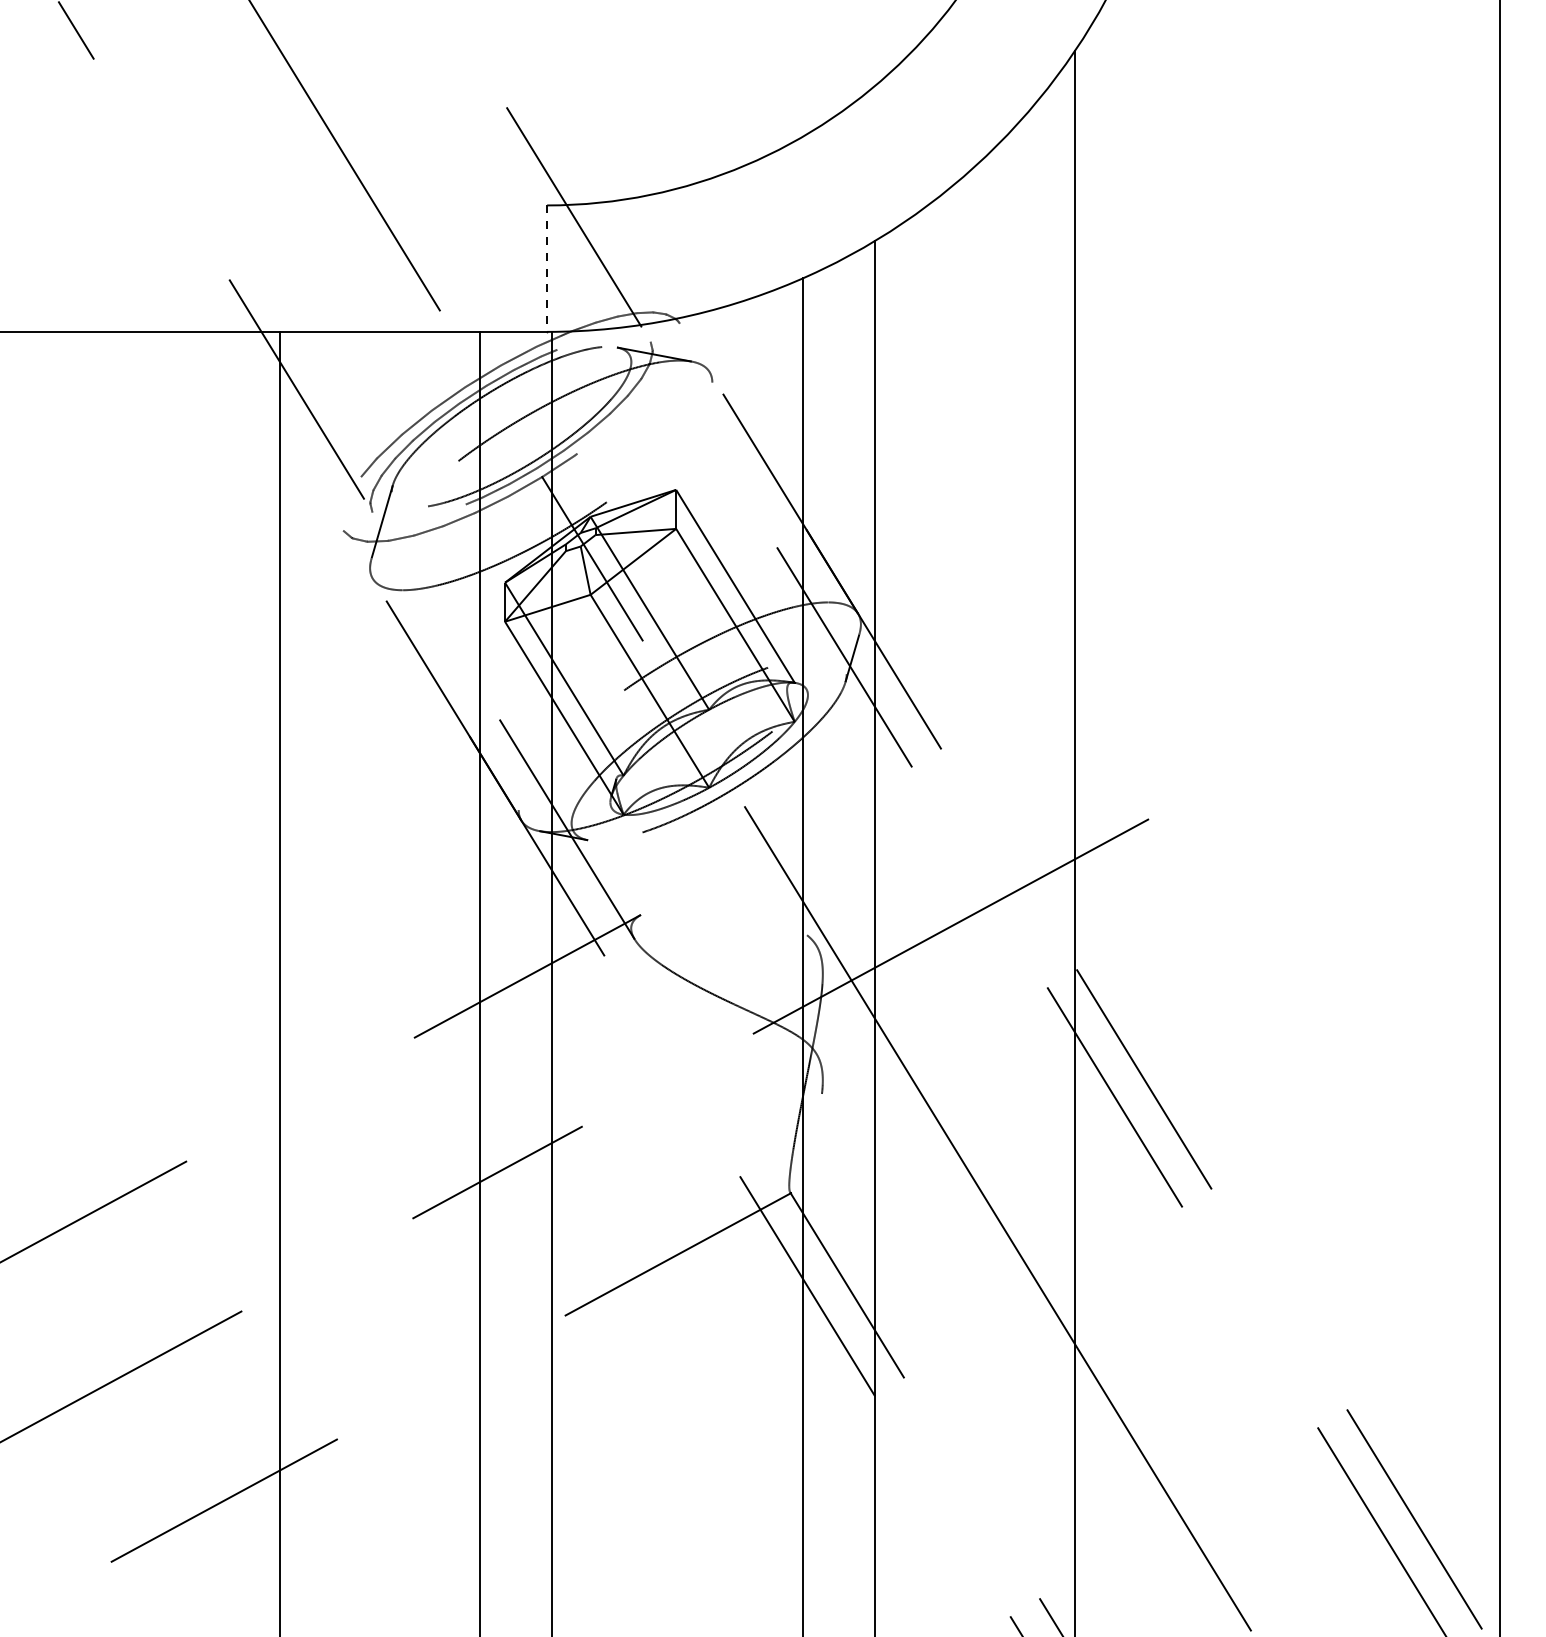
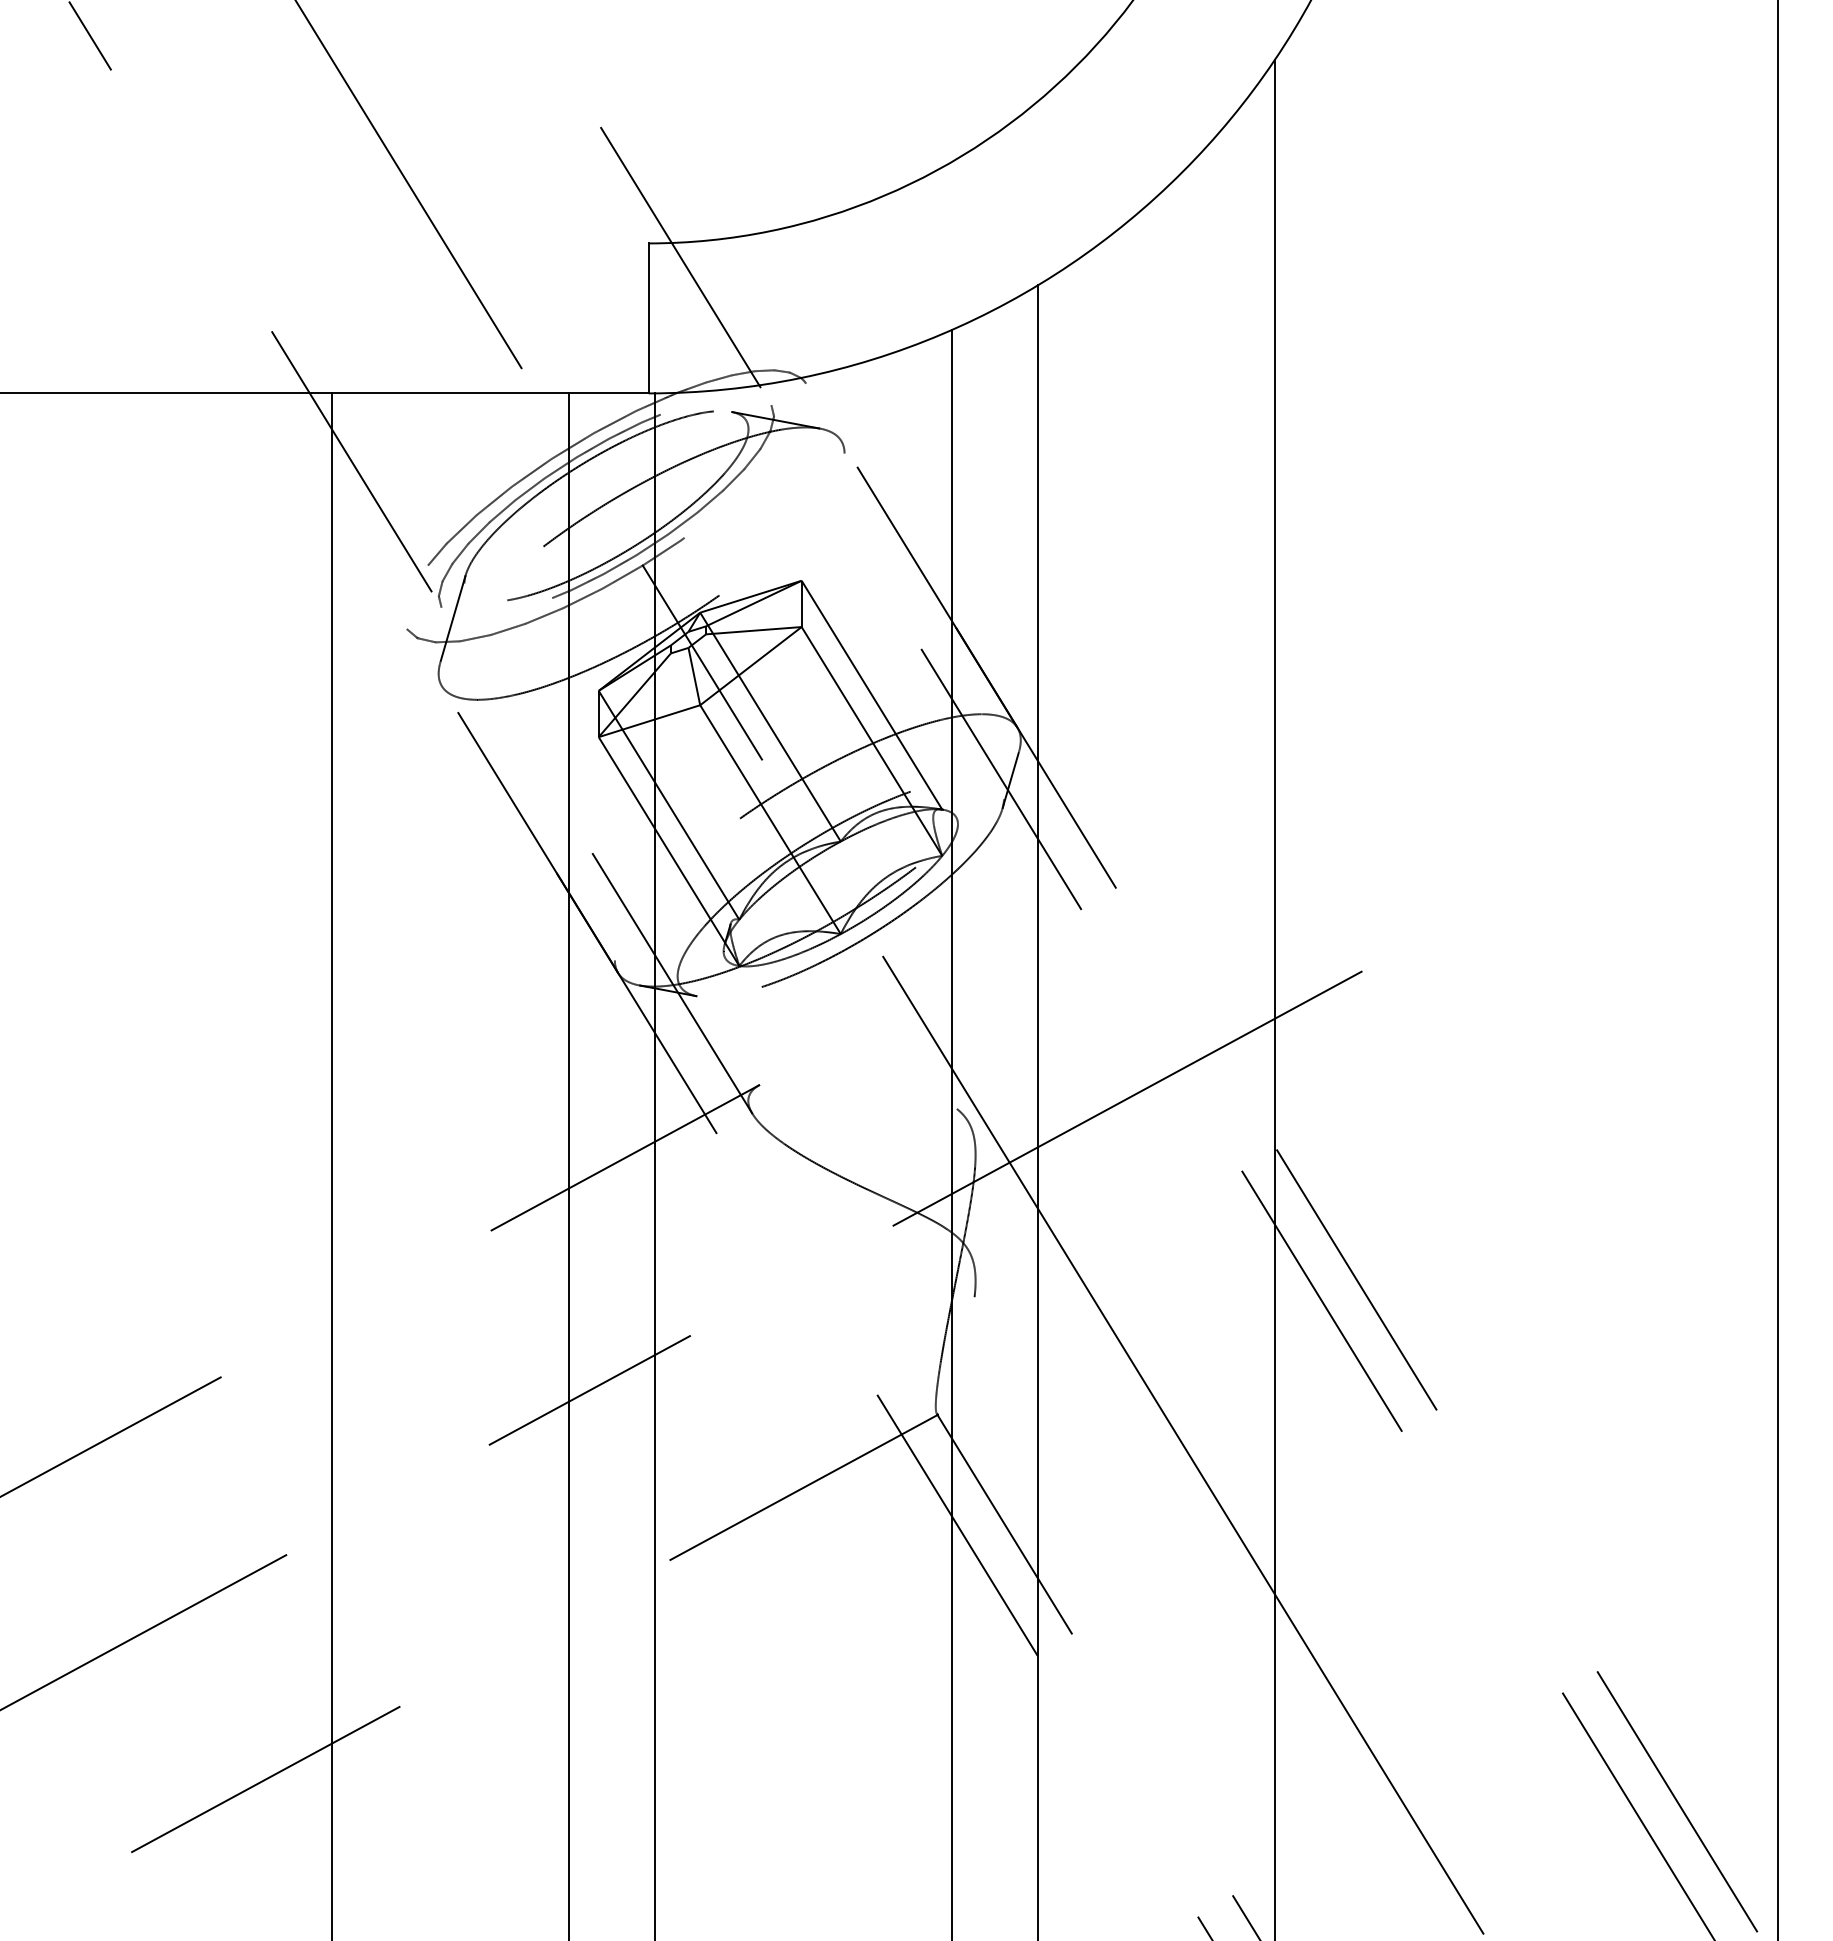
line: (547, 268) -> (648, 318), dashed -> solid

